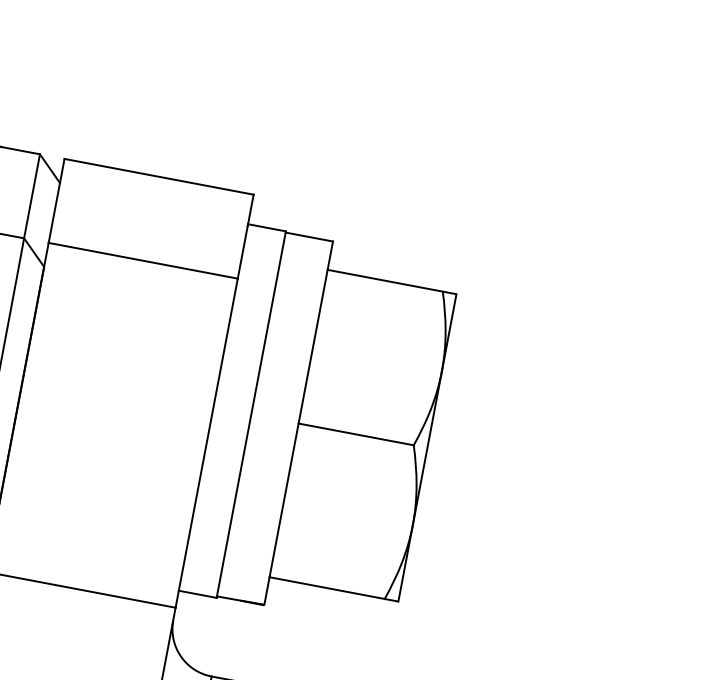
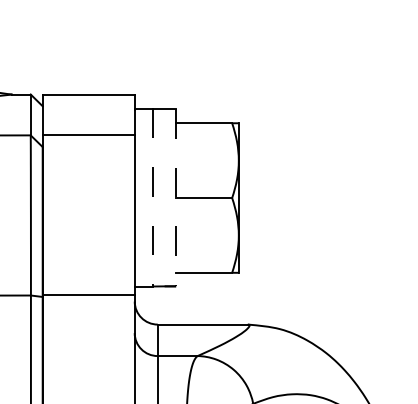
line: (251, 415) -> (153, 198), solid -> dashed
line: (299, 424) -> (176, 198), solid -> dashed

